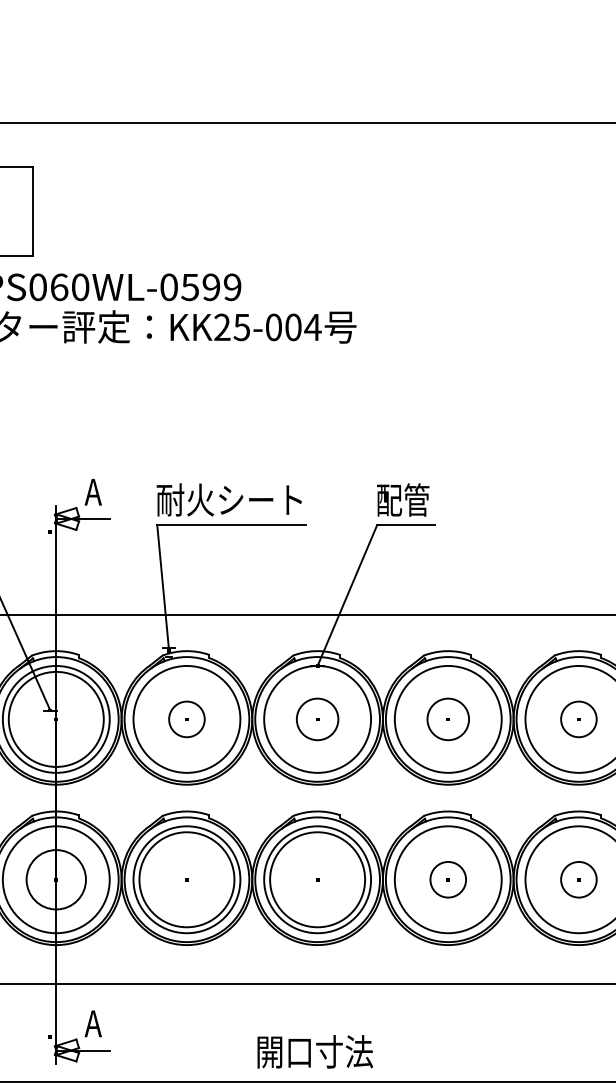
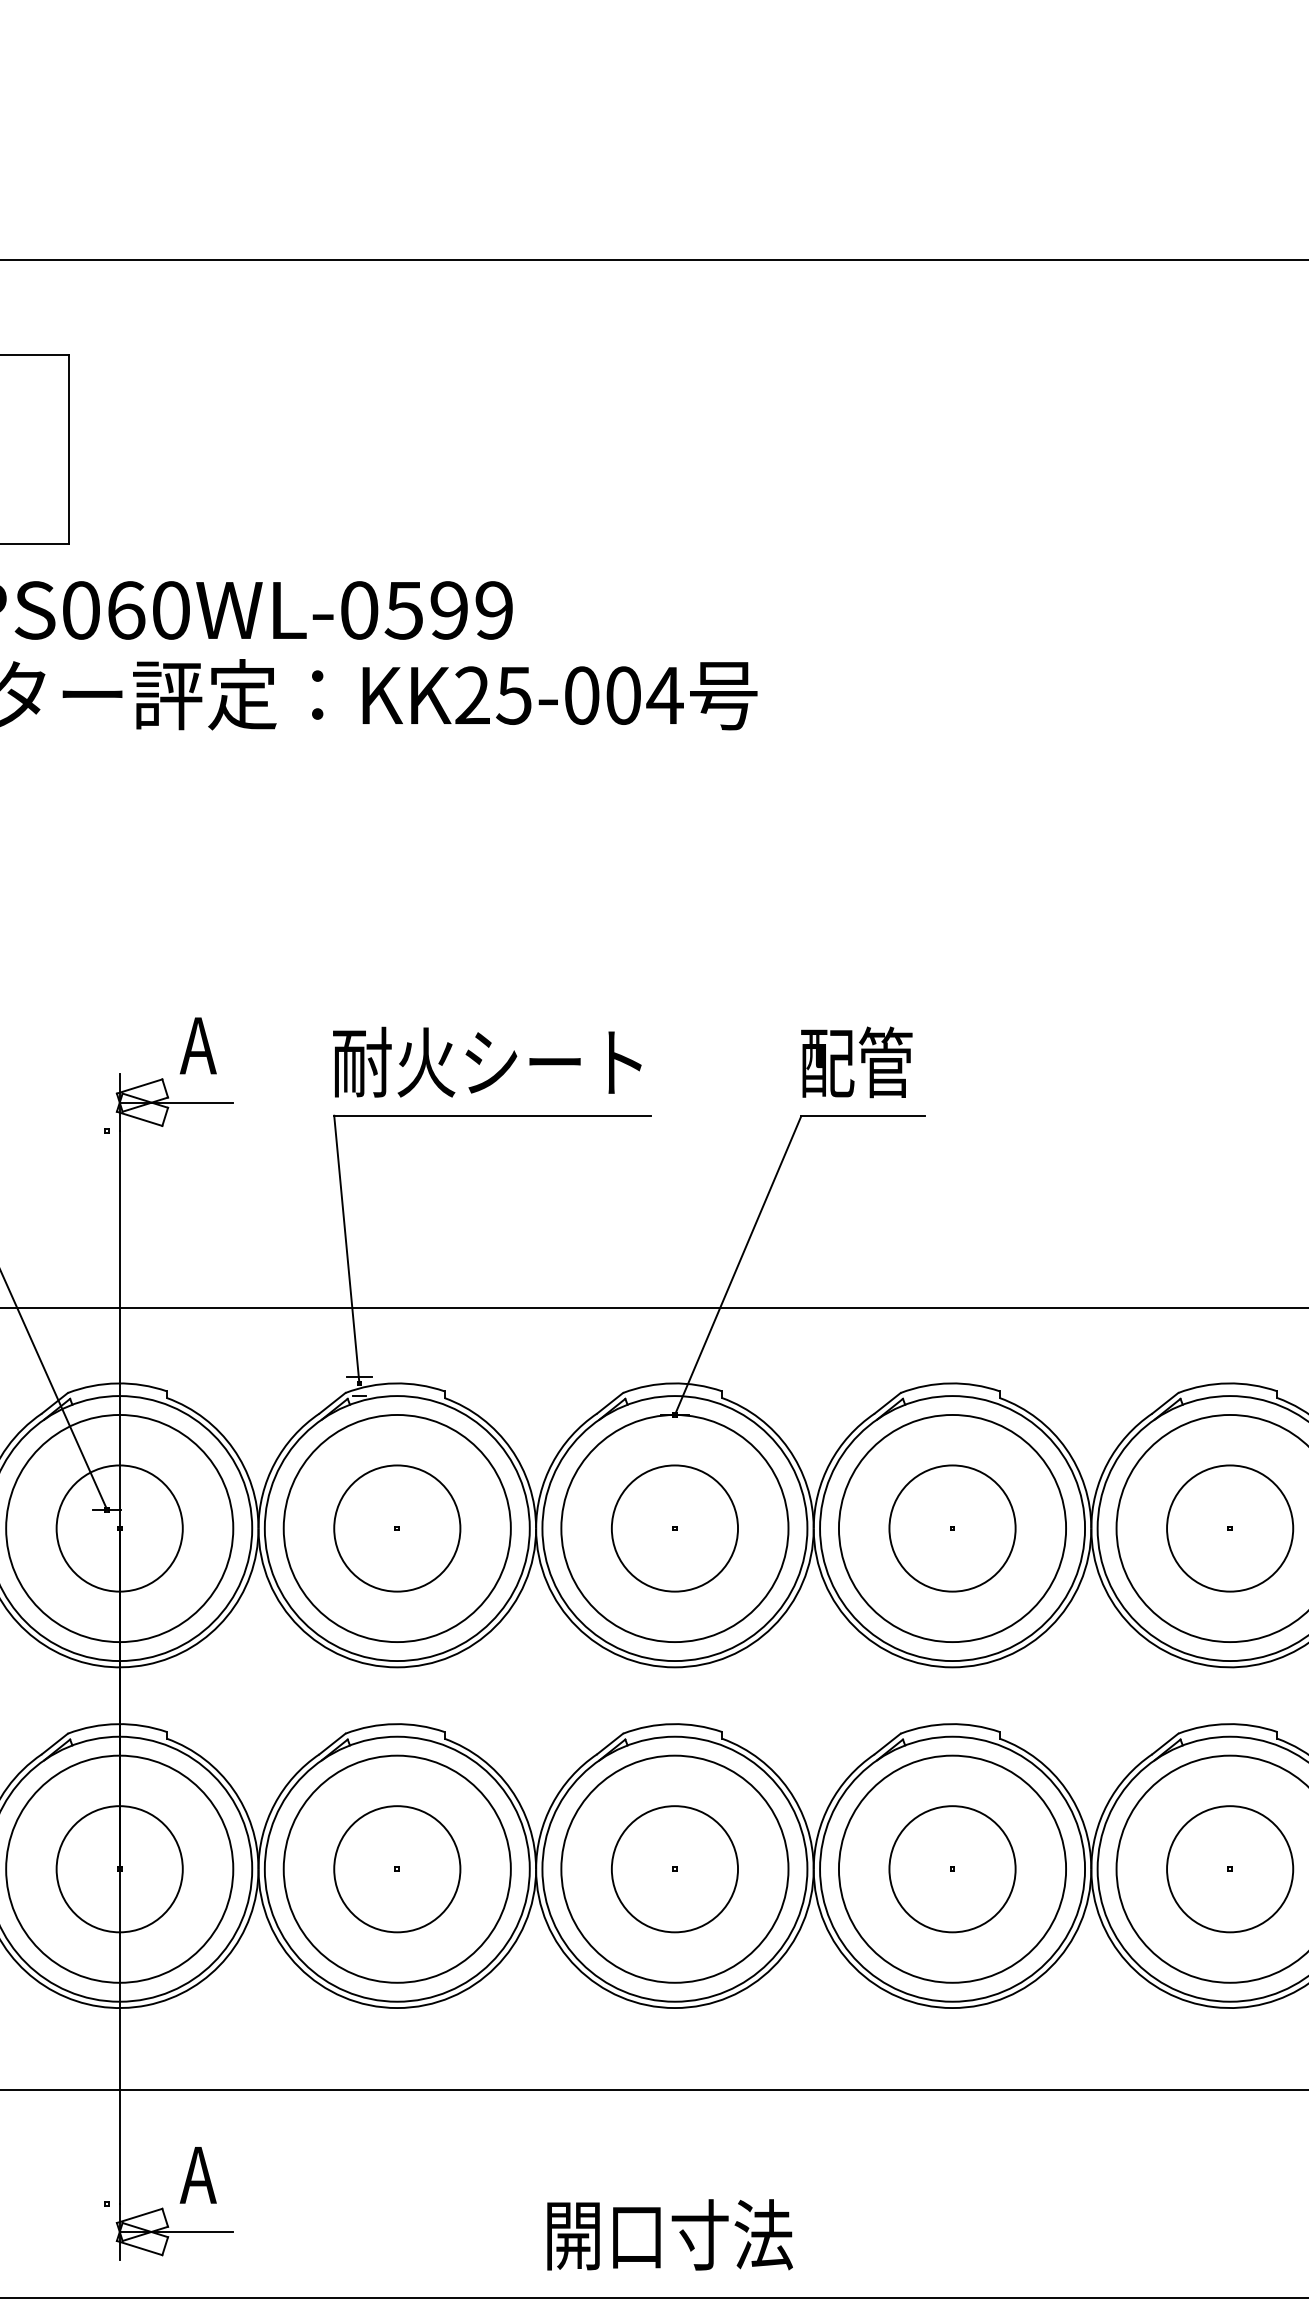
circle: (55, 719) -> (118, 1528), size x0.62
circle: (186, 719) -> (396, 1528), size x1.67
circle: (317, 719) -> (674, 1528), size x1.43
circle: (447, 719) -> (950, 1528), size x1.43
circle: (578, 719) -> (1229, 1528), size x1.67
circle: (186, 879) -> (396, 1868), size x0.62
circle: (317, 879) -> (674, 1868), size x0.62
circle: (447, 879) -> (950, 1868), size x1.67
circle: (578, 879) -> (1229, 1868), size x1.67

